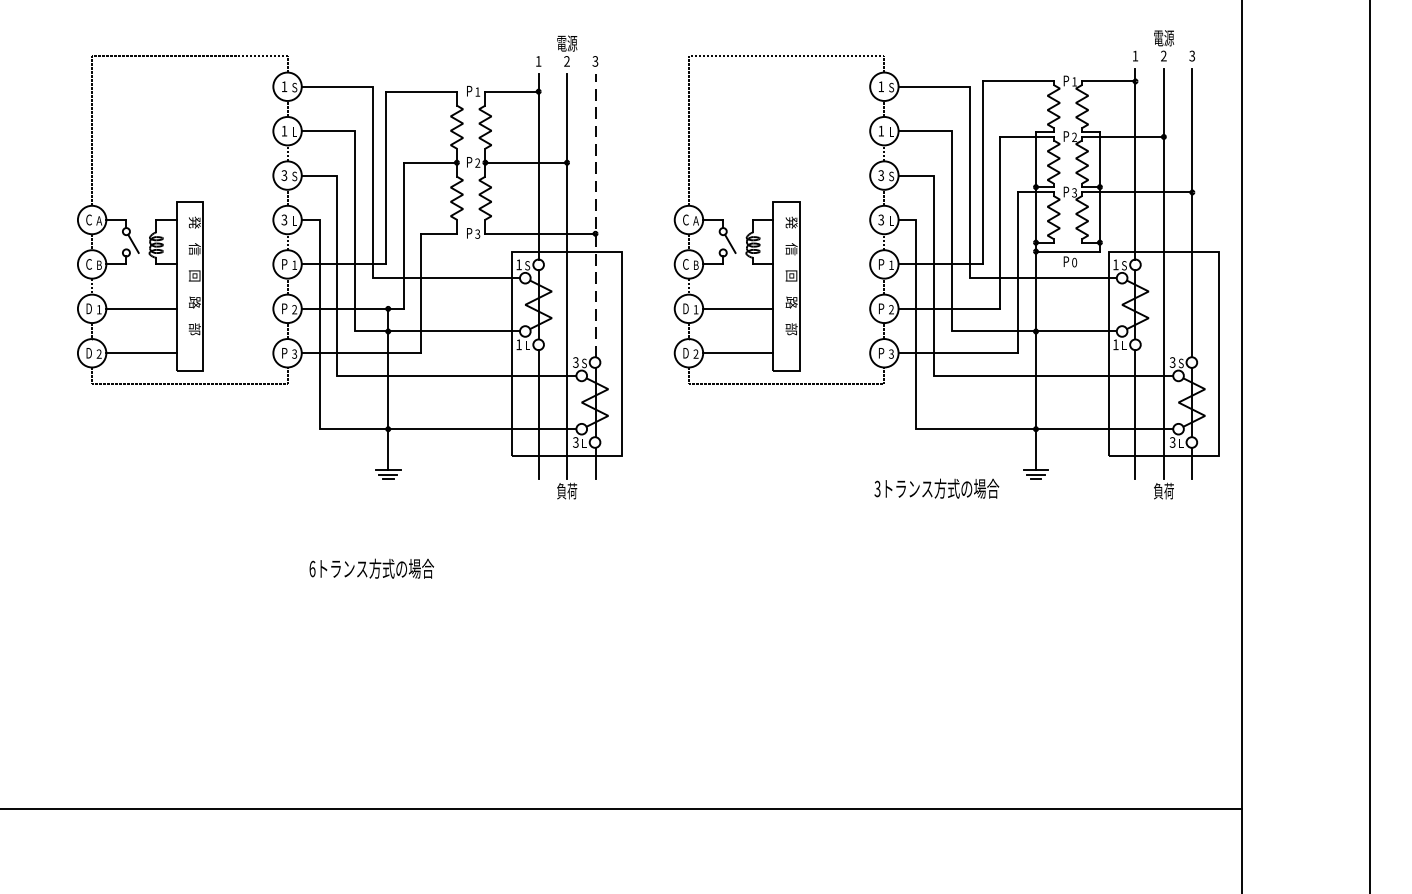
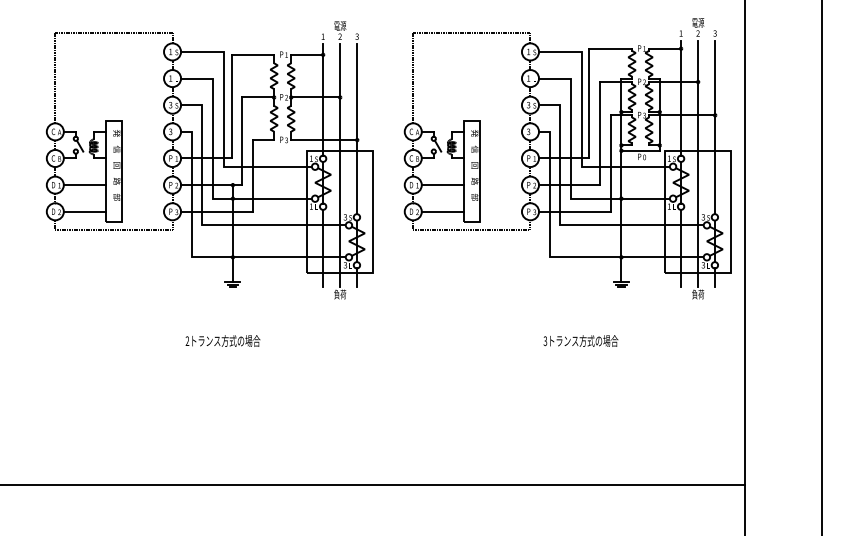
line: (595, 216) -> (357, 129), dashed -> solid
text: (936, 487) -> (580, 340), moved
text: (312, 569) -> (187, 341), 6 -> 2

